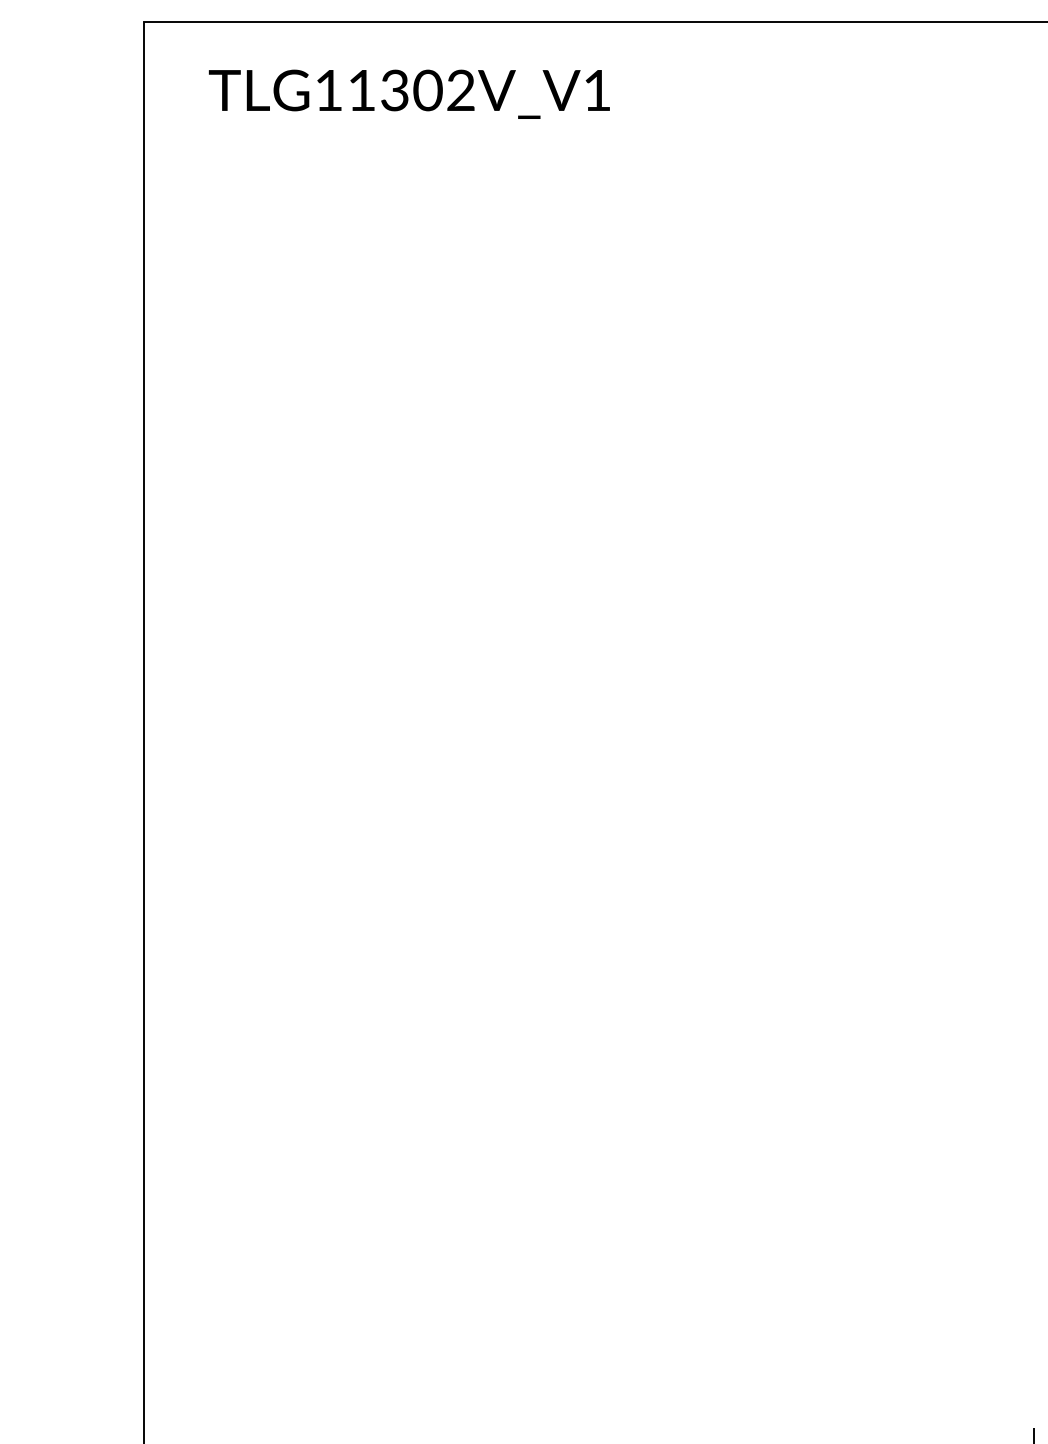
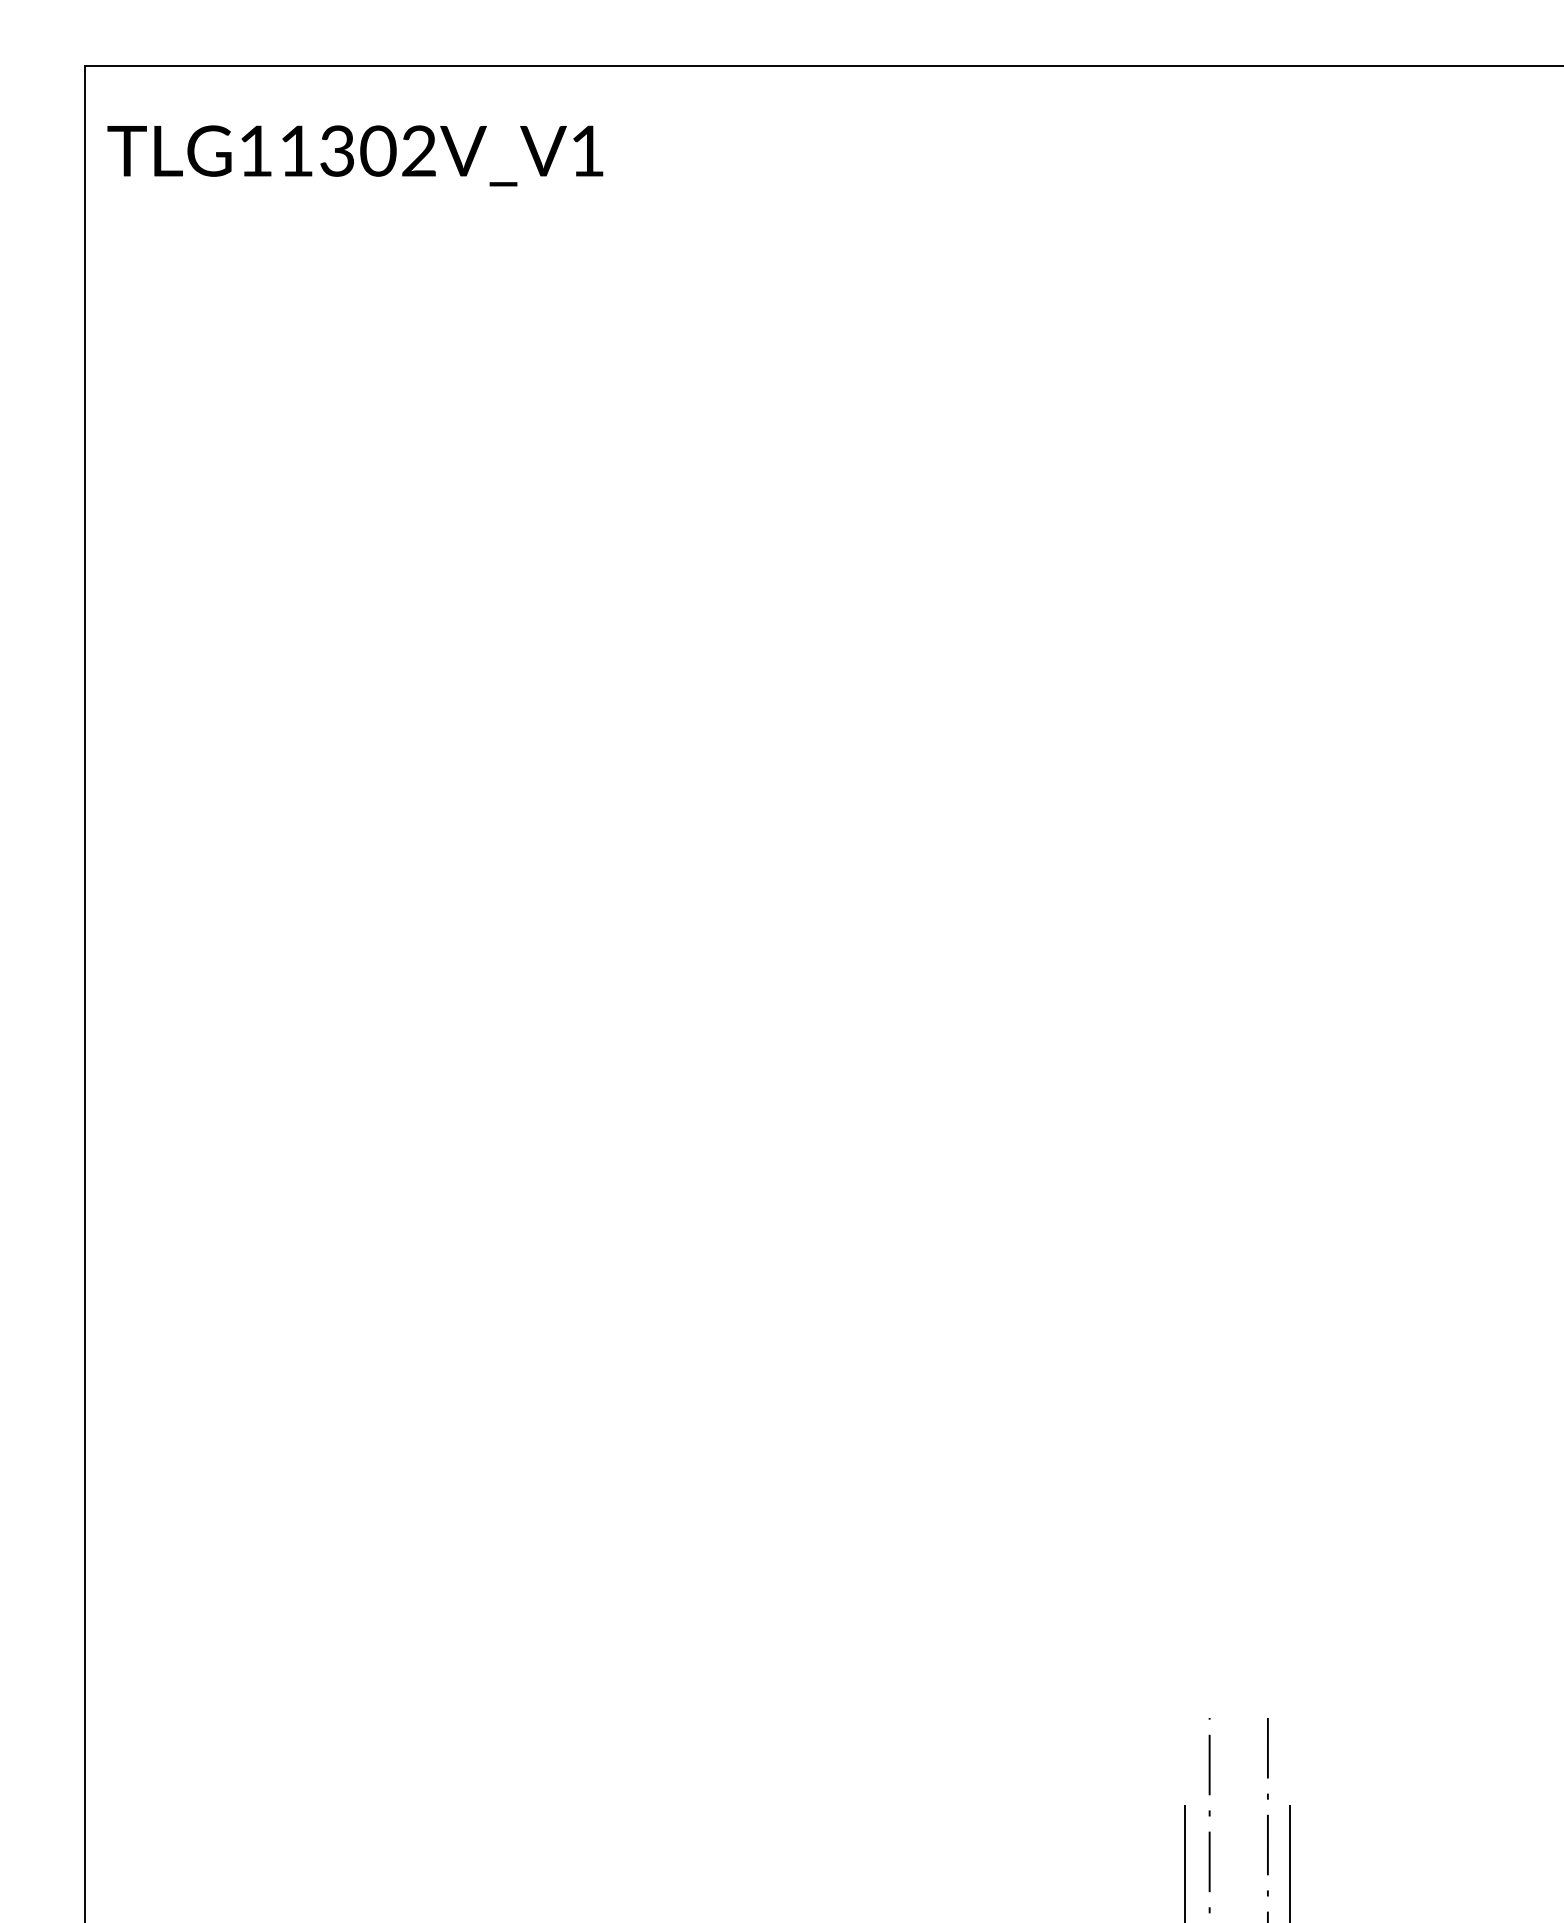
text: (409, 94) -> (355, 155), moved

